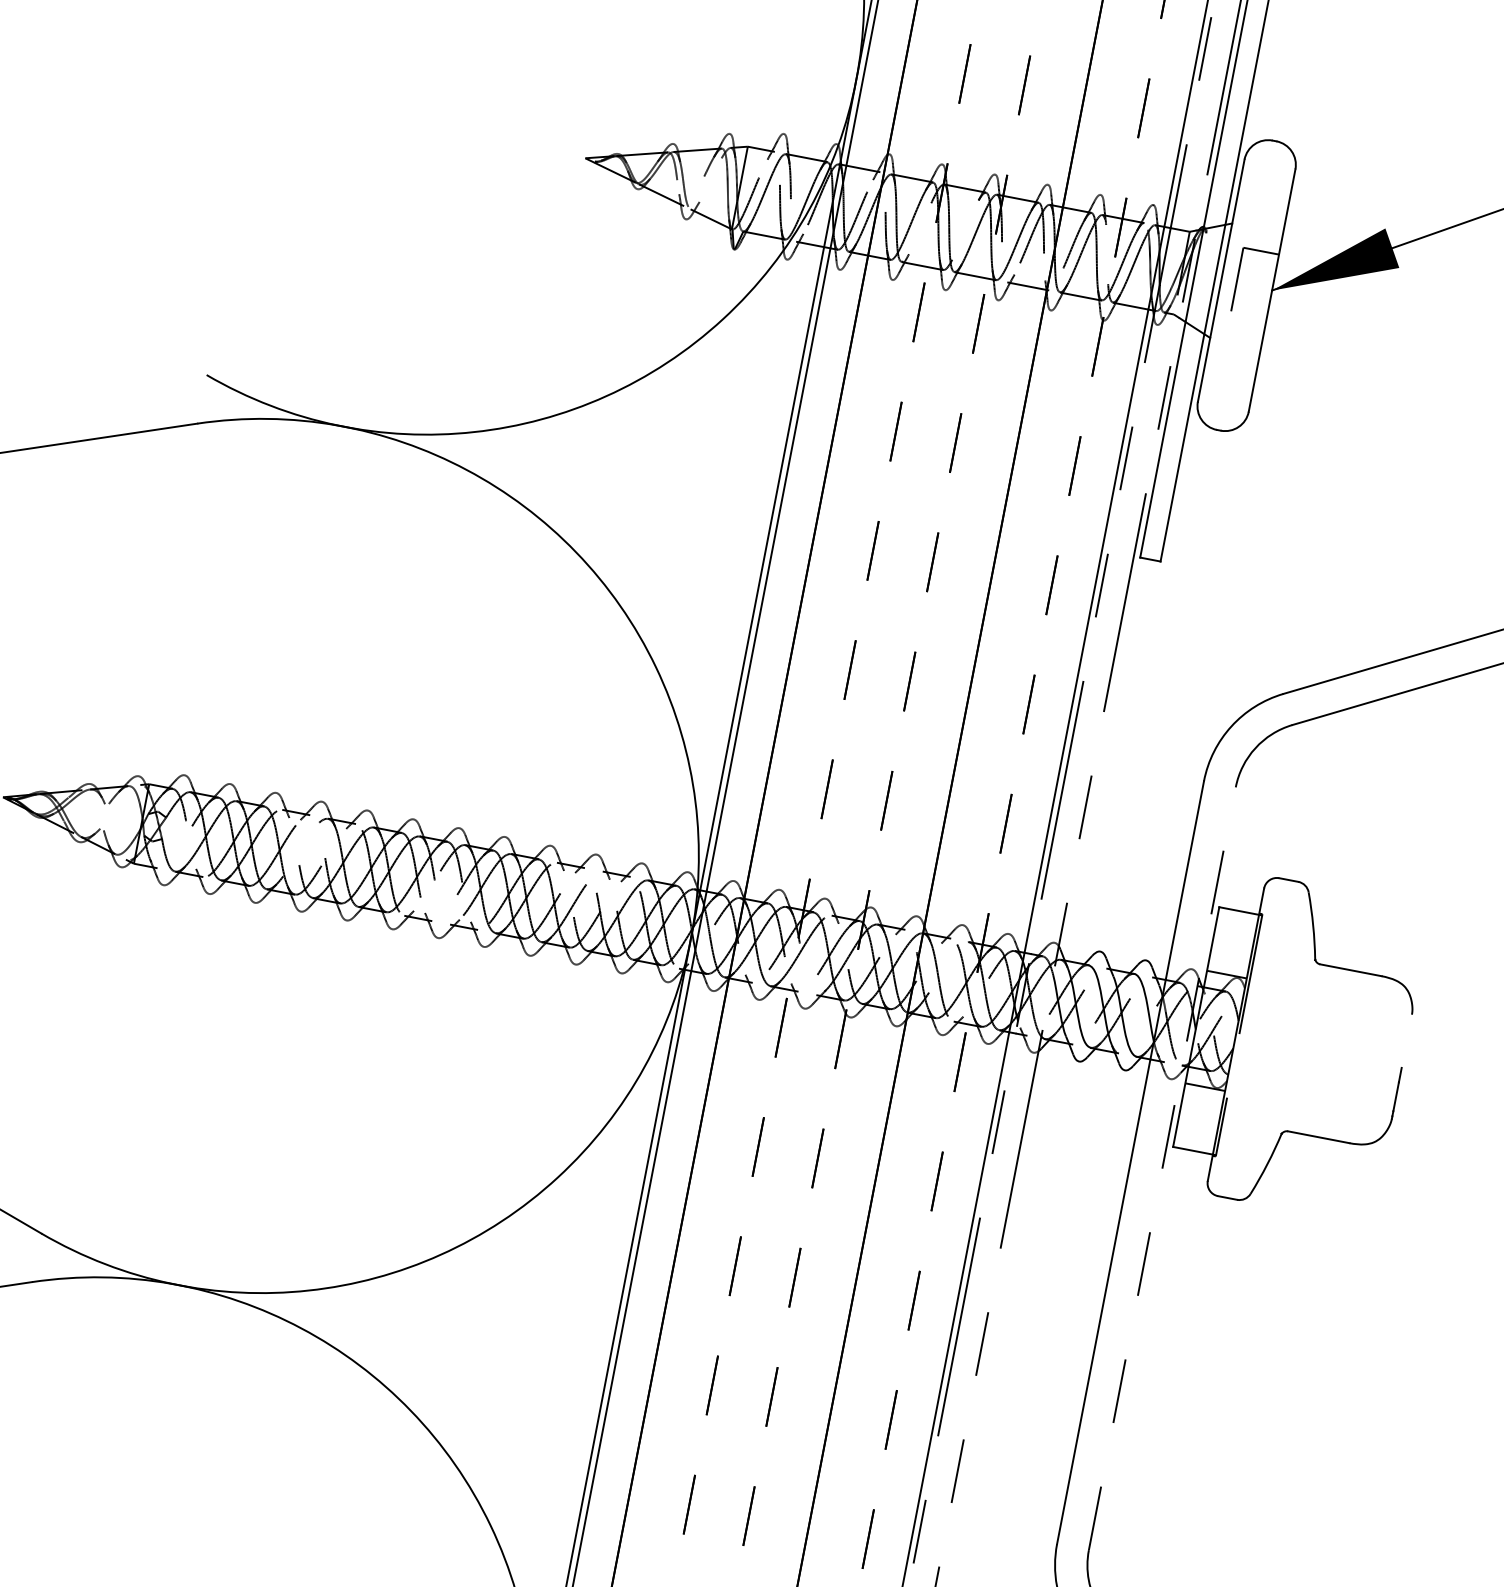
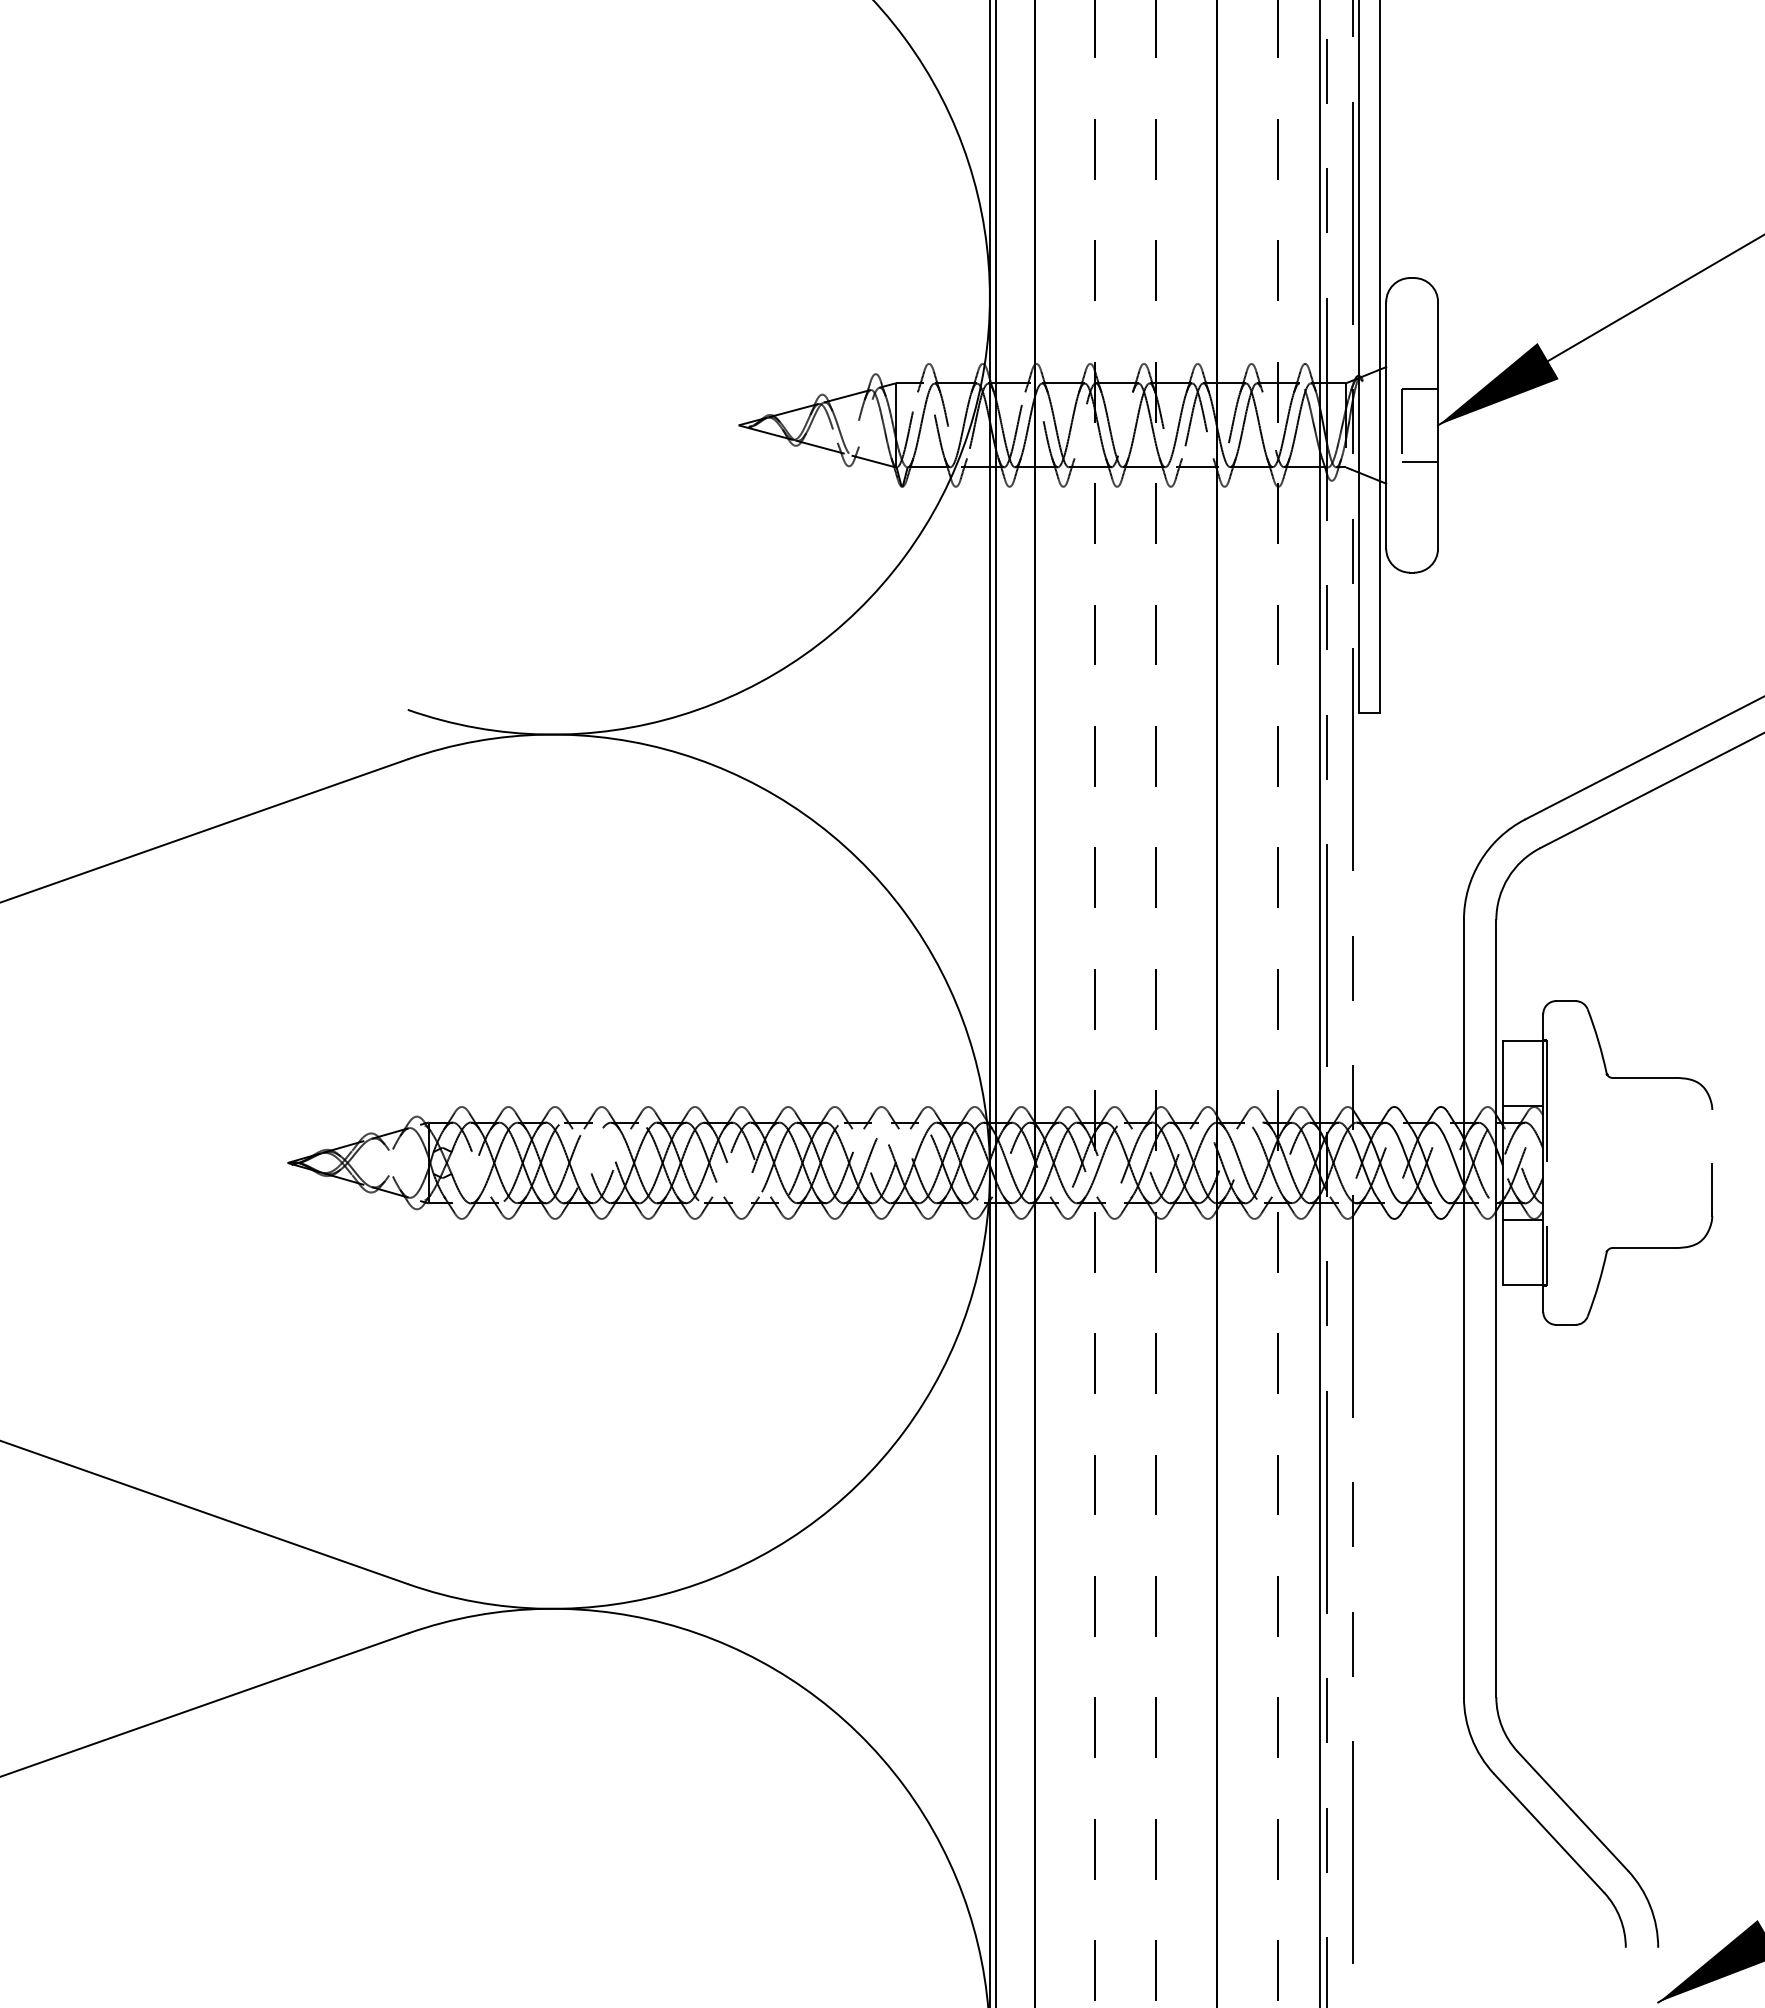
line: (1247, 322) -> (1419, 461), added
line: (1162, 1168) -> (1496, 1308), dashed -> solid

